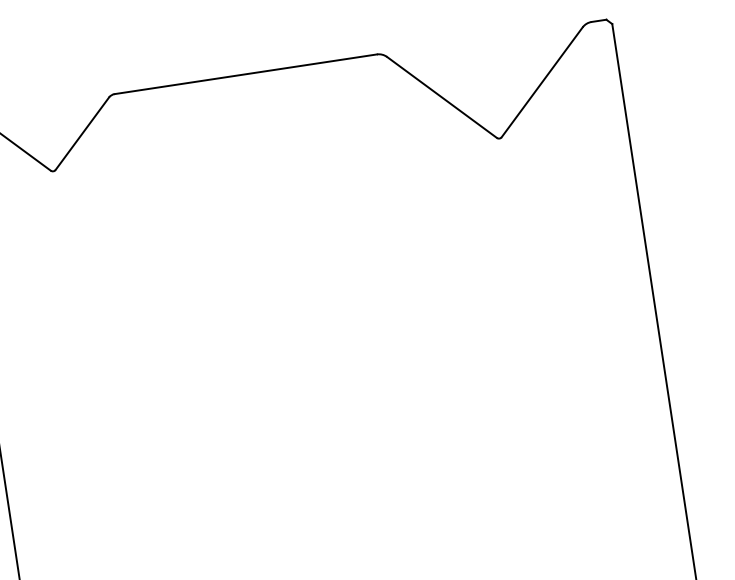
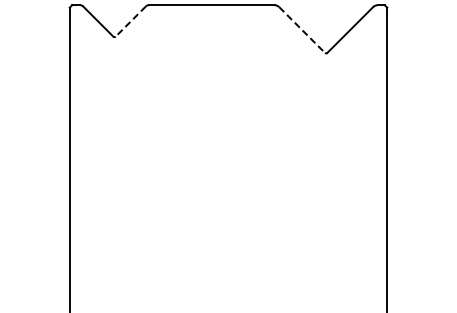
line: (442, 98) -> (302, 30), solid -> dashed
line: (81, 133) -> (130, 21), solid -> dashed

